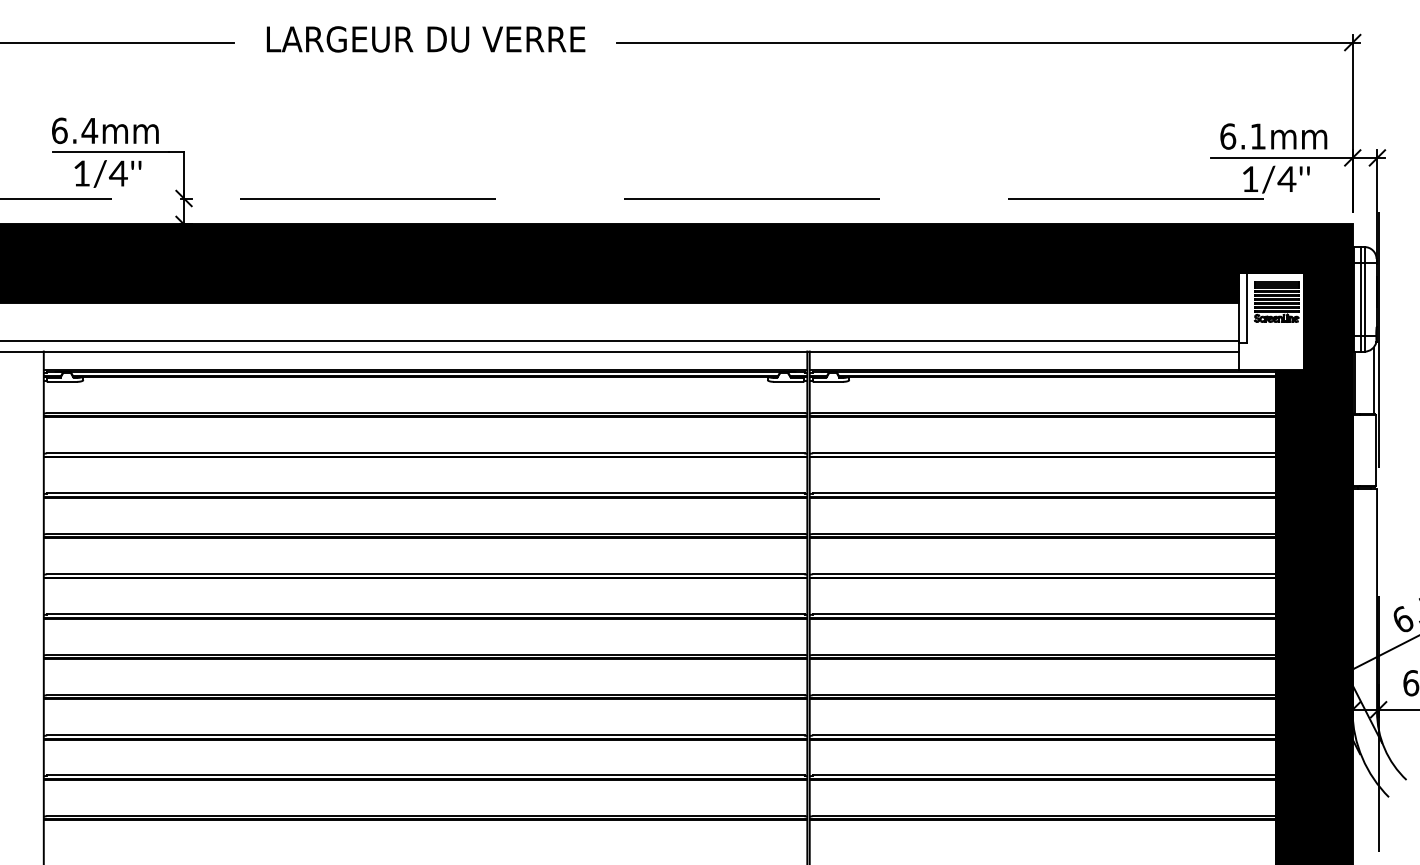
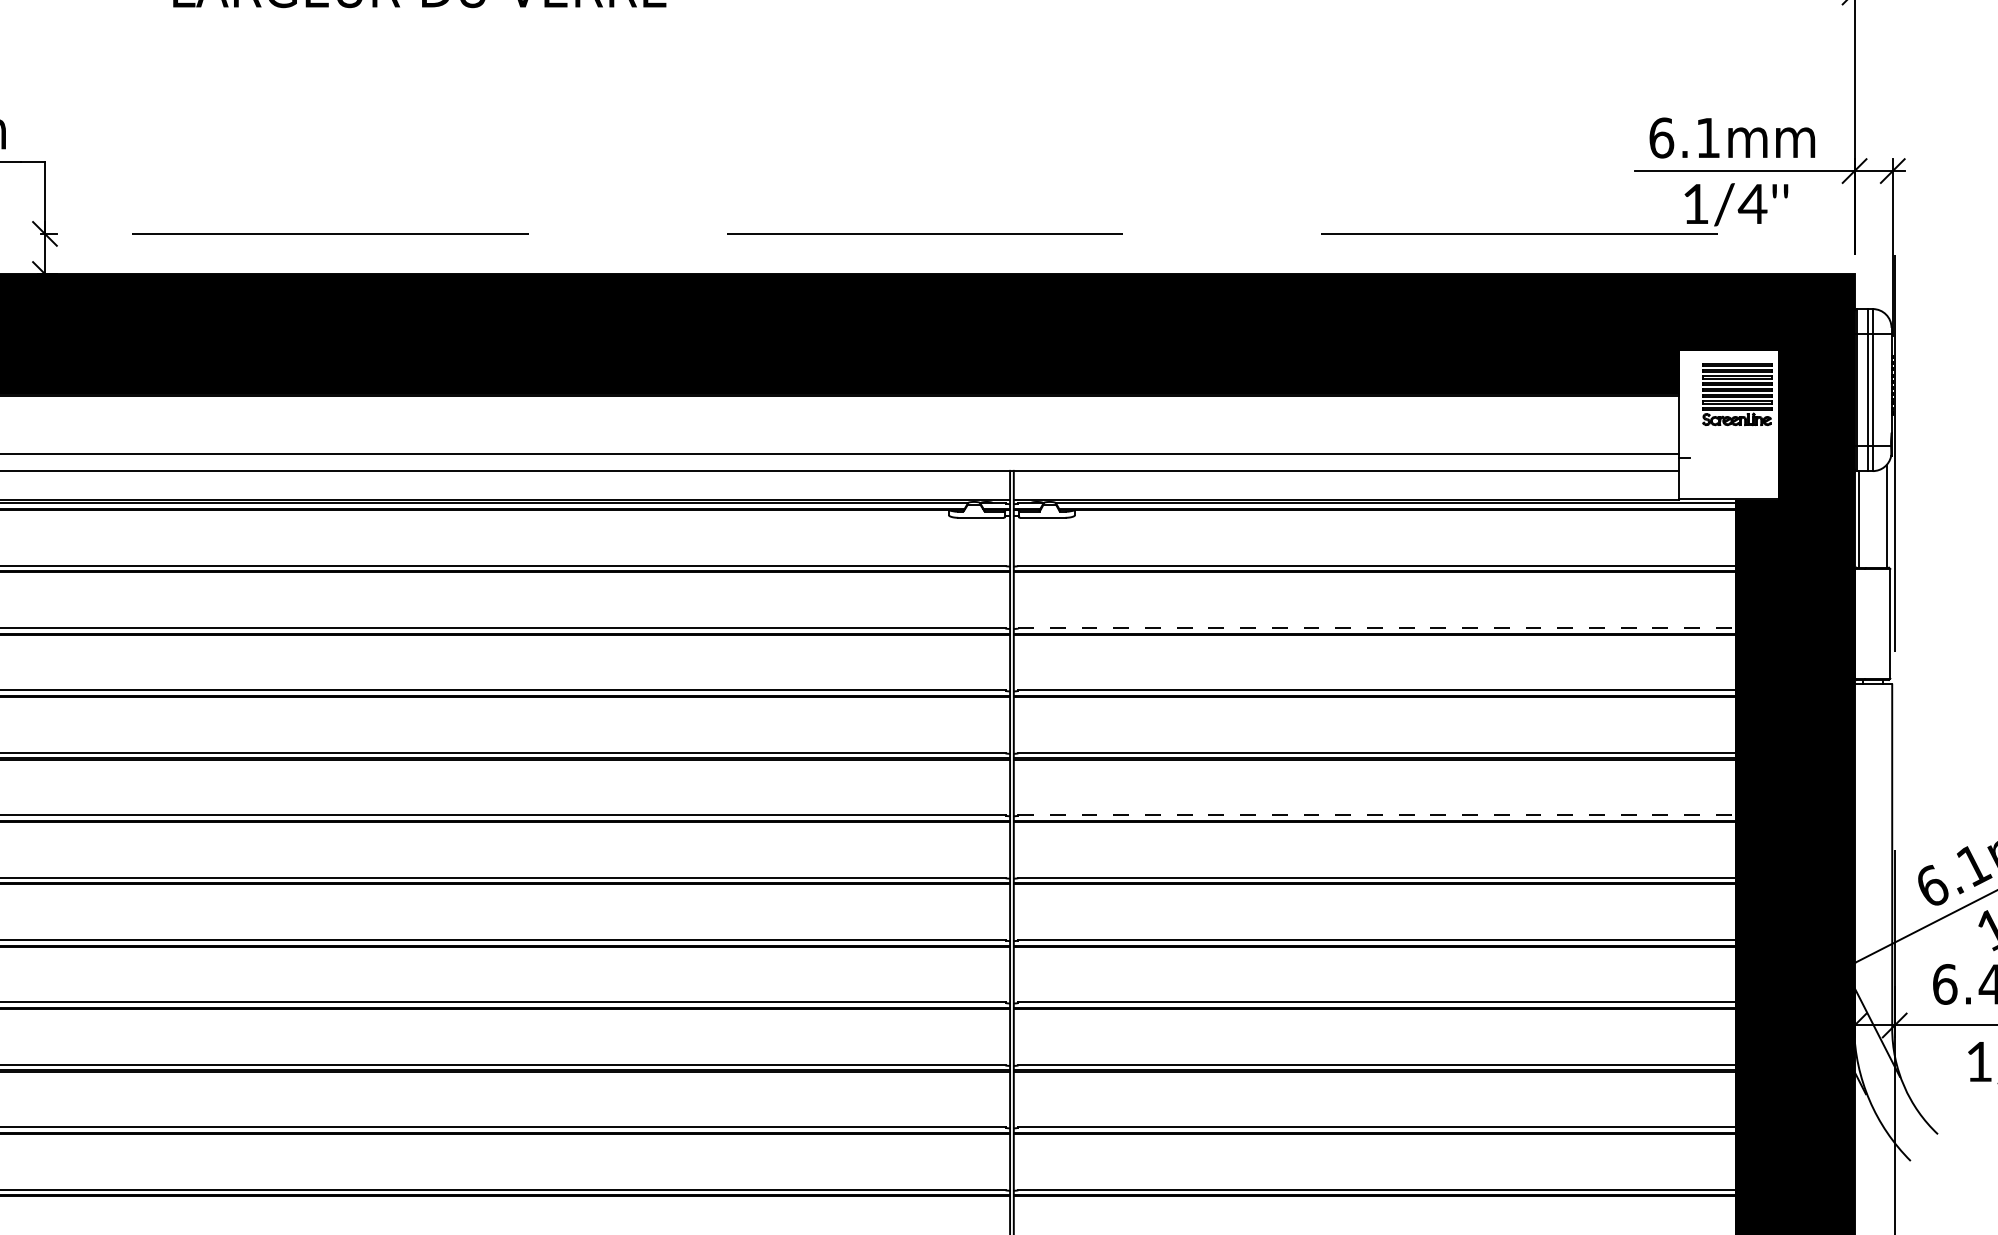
line: (1246, 307) -> (1690, 402), removed
line: (1044, 452) -> (1377, 627), solid -> dashed
line: (1044, 573) -> (1377, 814), solid -> dashed

